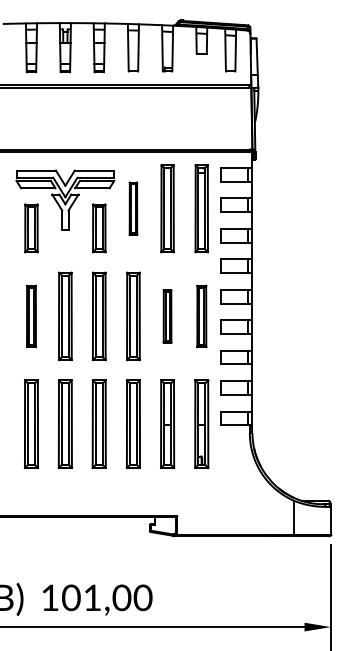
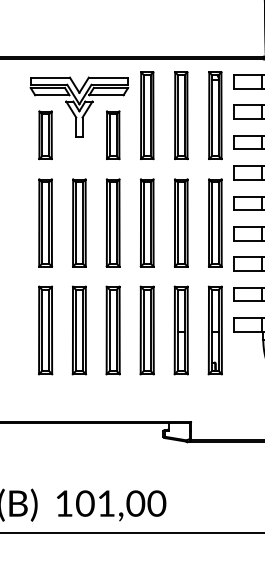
part: (133, 208) -> (147, 115), size x1.67
part: (31, 316) -> (45, 223), size x1.43
part: (167, 316) -> (181, 223), size x1.67
part: (201, 316) -> (215, 223), size x1.43

